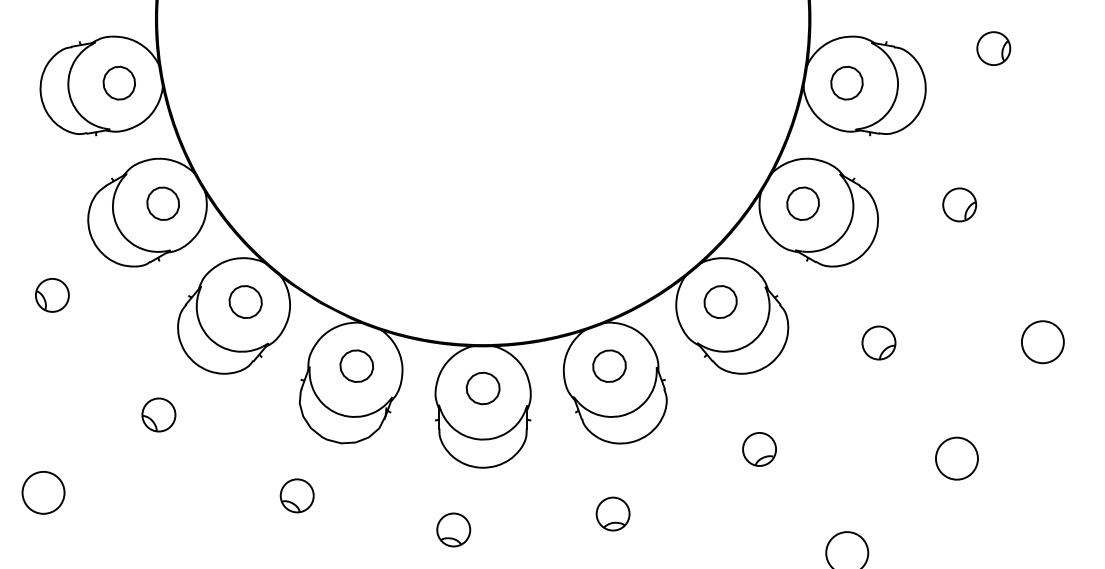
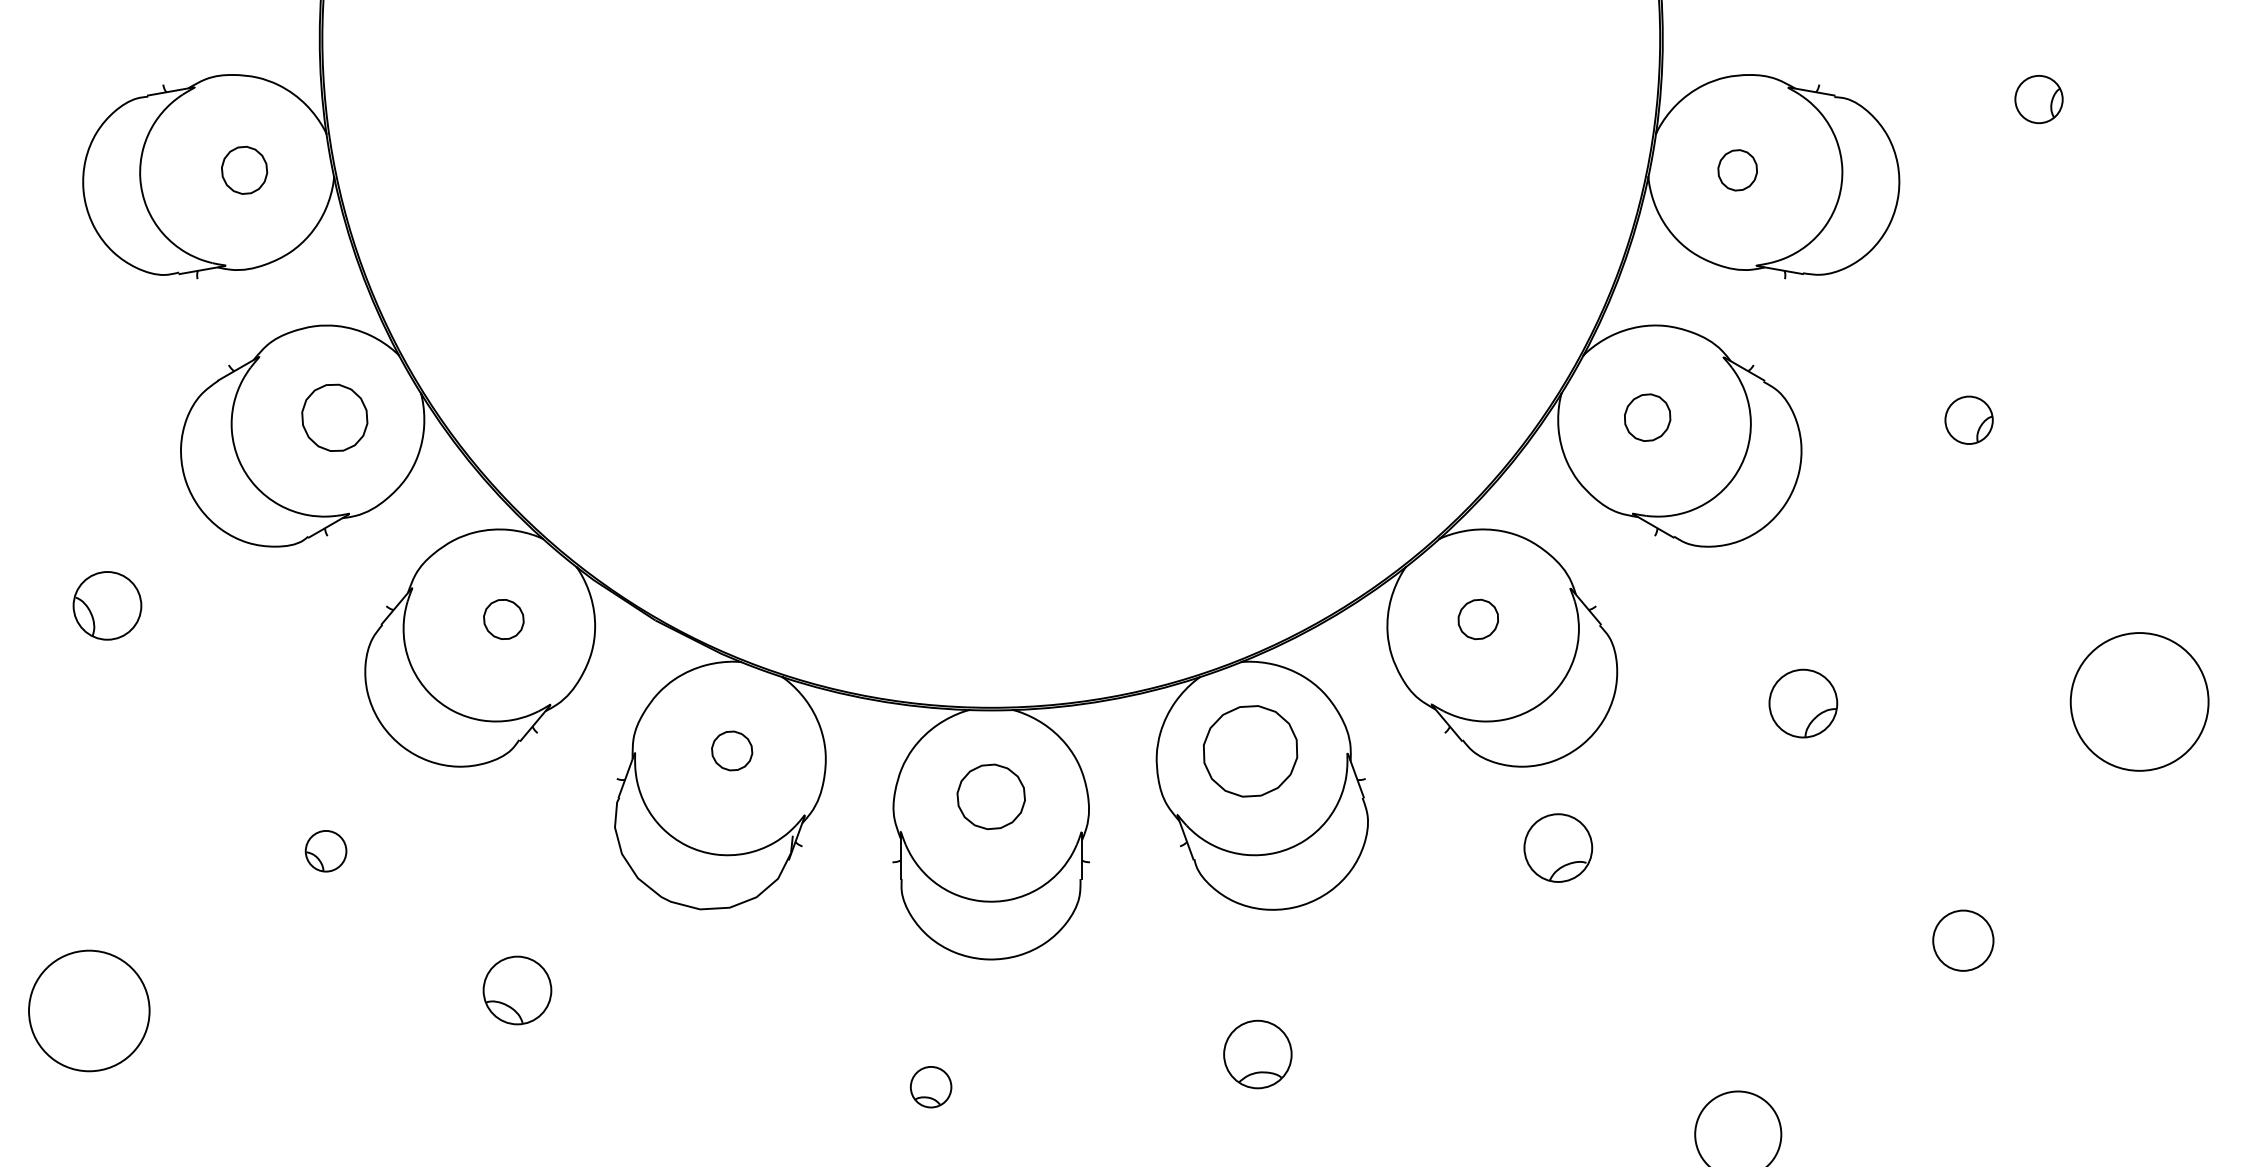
part: (993, 48) -> (2038, 99), size x0.7
part: (118, 82) -> (243, 169), size x0.7
part: (846, 82) -> (1736, 169), size x0.6
part: (802, 203) -> (1646, 417), size x0.7
part: (959, 204) -> (1968, 419), size x0.7
part: (245, 301) -> (503, 618), size x0.6
part: (720, 301) -> (1478, 618), size x0.6
circle: (1042, 342) -> (2138, 702), size x1.6
part: (356, 365) -> (731, 749), size x0.6
part: (609, 365) -> (1250, 749), size x1.4
part: (158, 414) -> (325, 850), size x0.6
part: (759, 449) -> (1558, 848), moved
circle: (956, 458) -> (1962, 940), size x0.7
circle: (43, 492) -> (89, 1010), size x1.4
part: (296, 495) -> (515, 989), moved
part: (453, 529) -> (930, 1086), size x0.6

